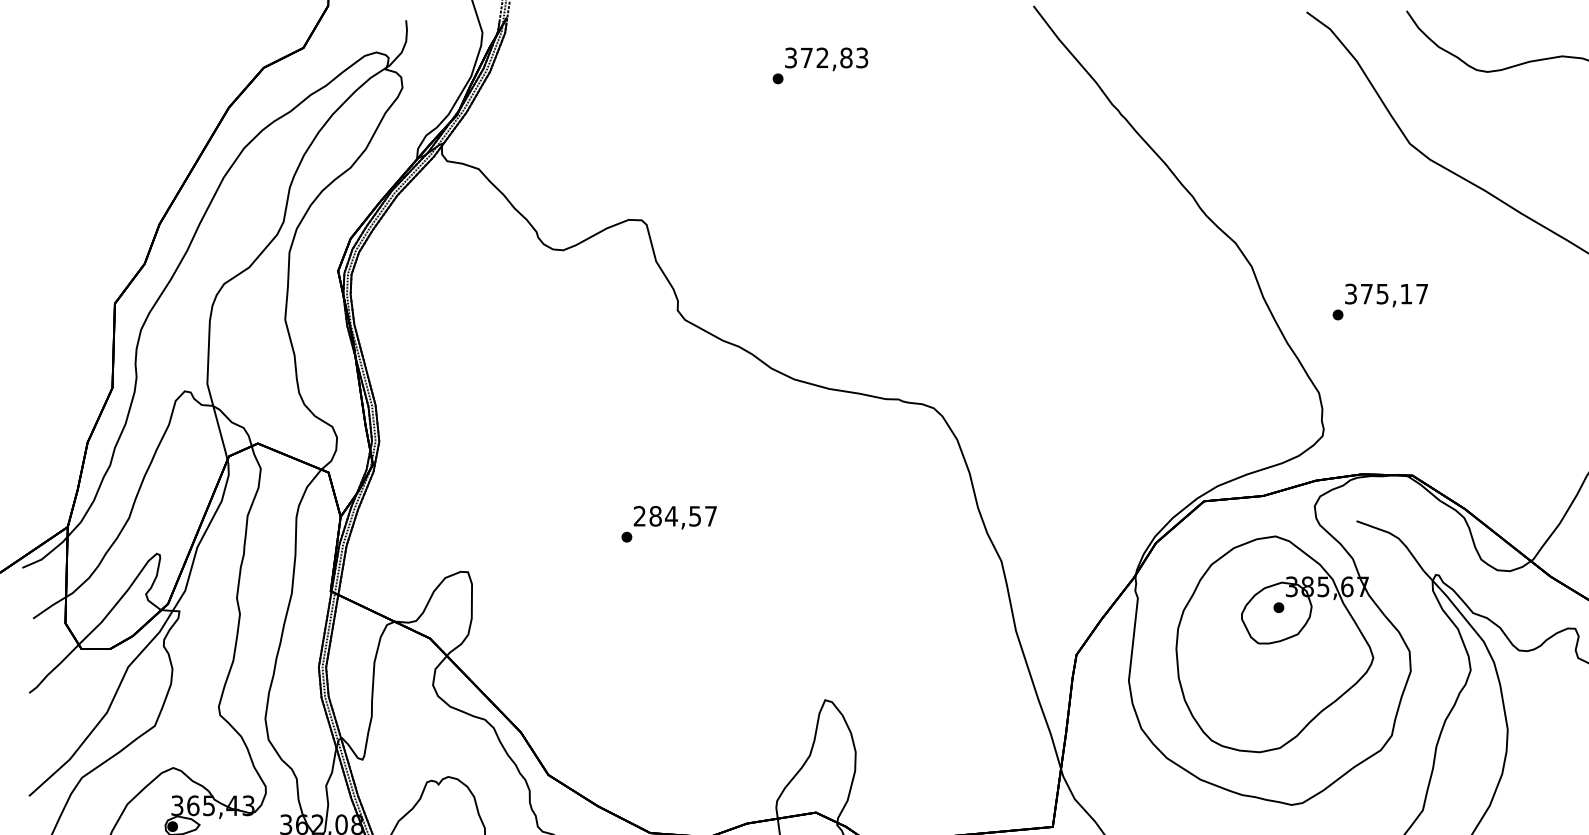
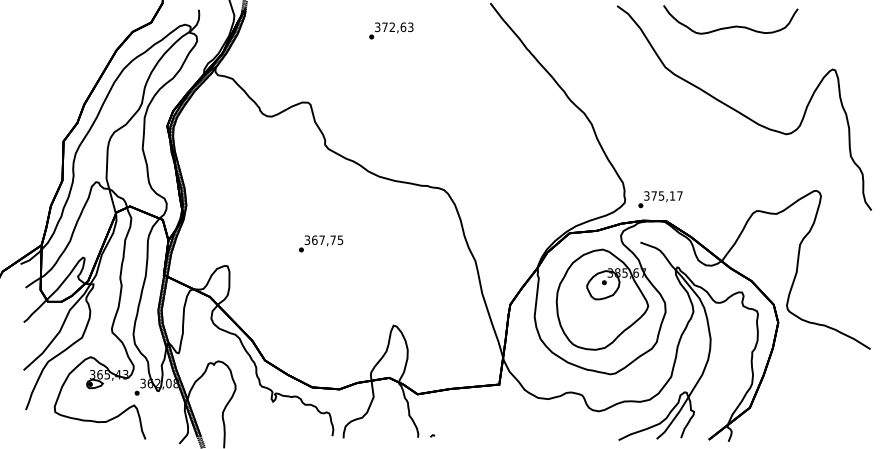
text: (846, 56) -> (403, 26), 372,83 -> 372,63
text: (1380, 301) -> (660, 199), moved
text: (674, 516) -> (323, 240), 284,57 -> 367,75

